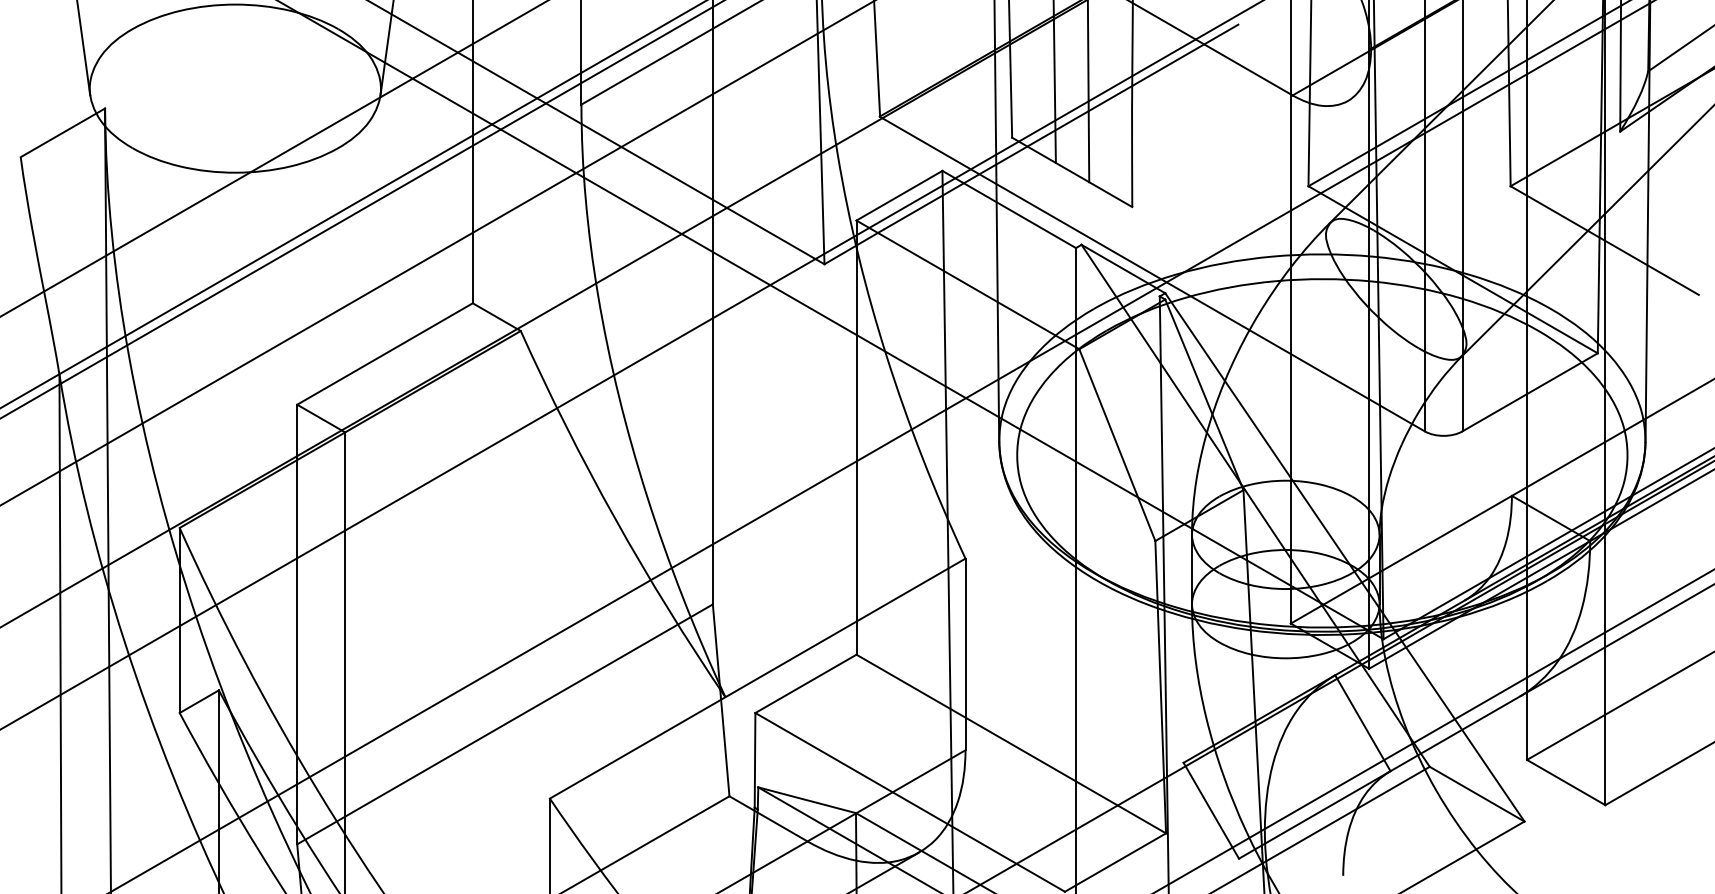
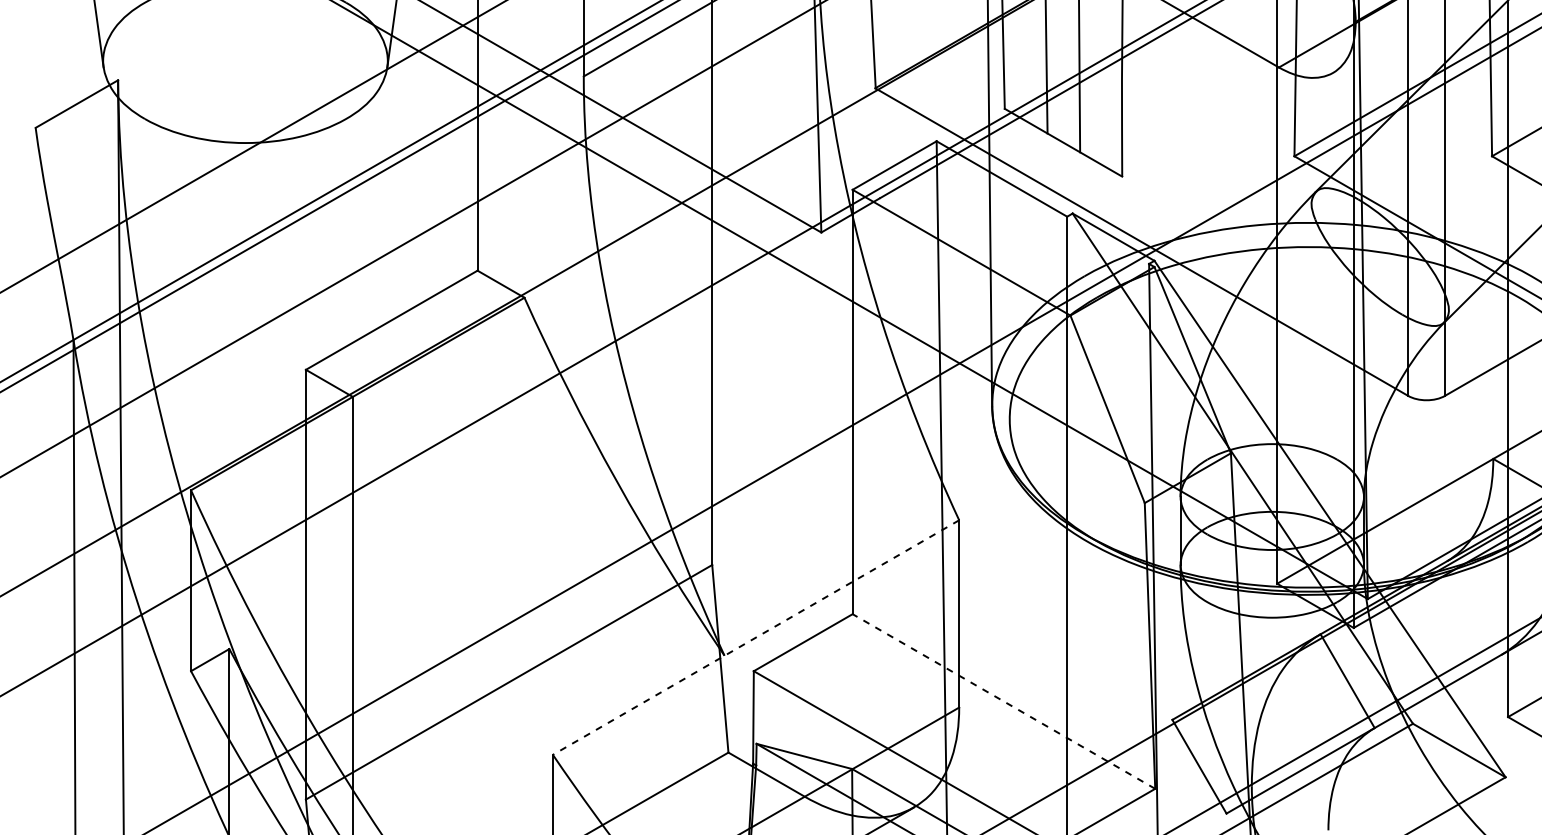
line: (757, 678) -> (755, 637), solid -> dashed
line: (1011, 744) -> (1004, 701), solid -> dashed

